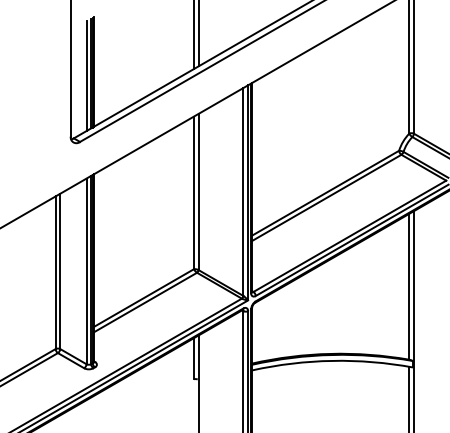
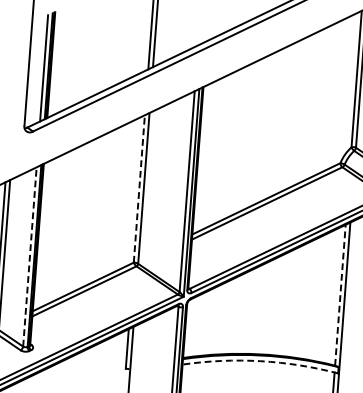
line: (193, 192) -> (138, 188), solid -> dashed
line: (86, 271) -> (29, 257), solid -> dashed
line: (409, 286) -> (340, 294), solid -> dashed
arc: (332, 360) -> (260, 360), solid -> dashed

